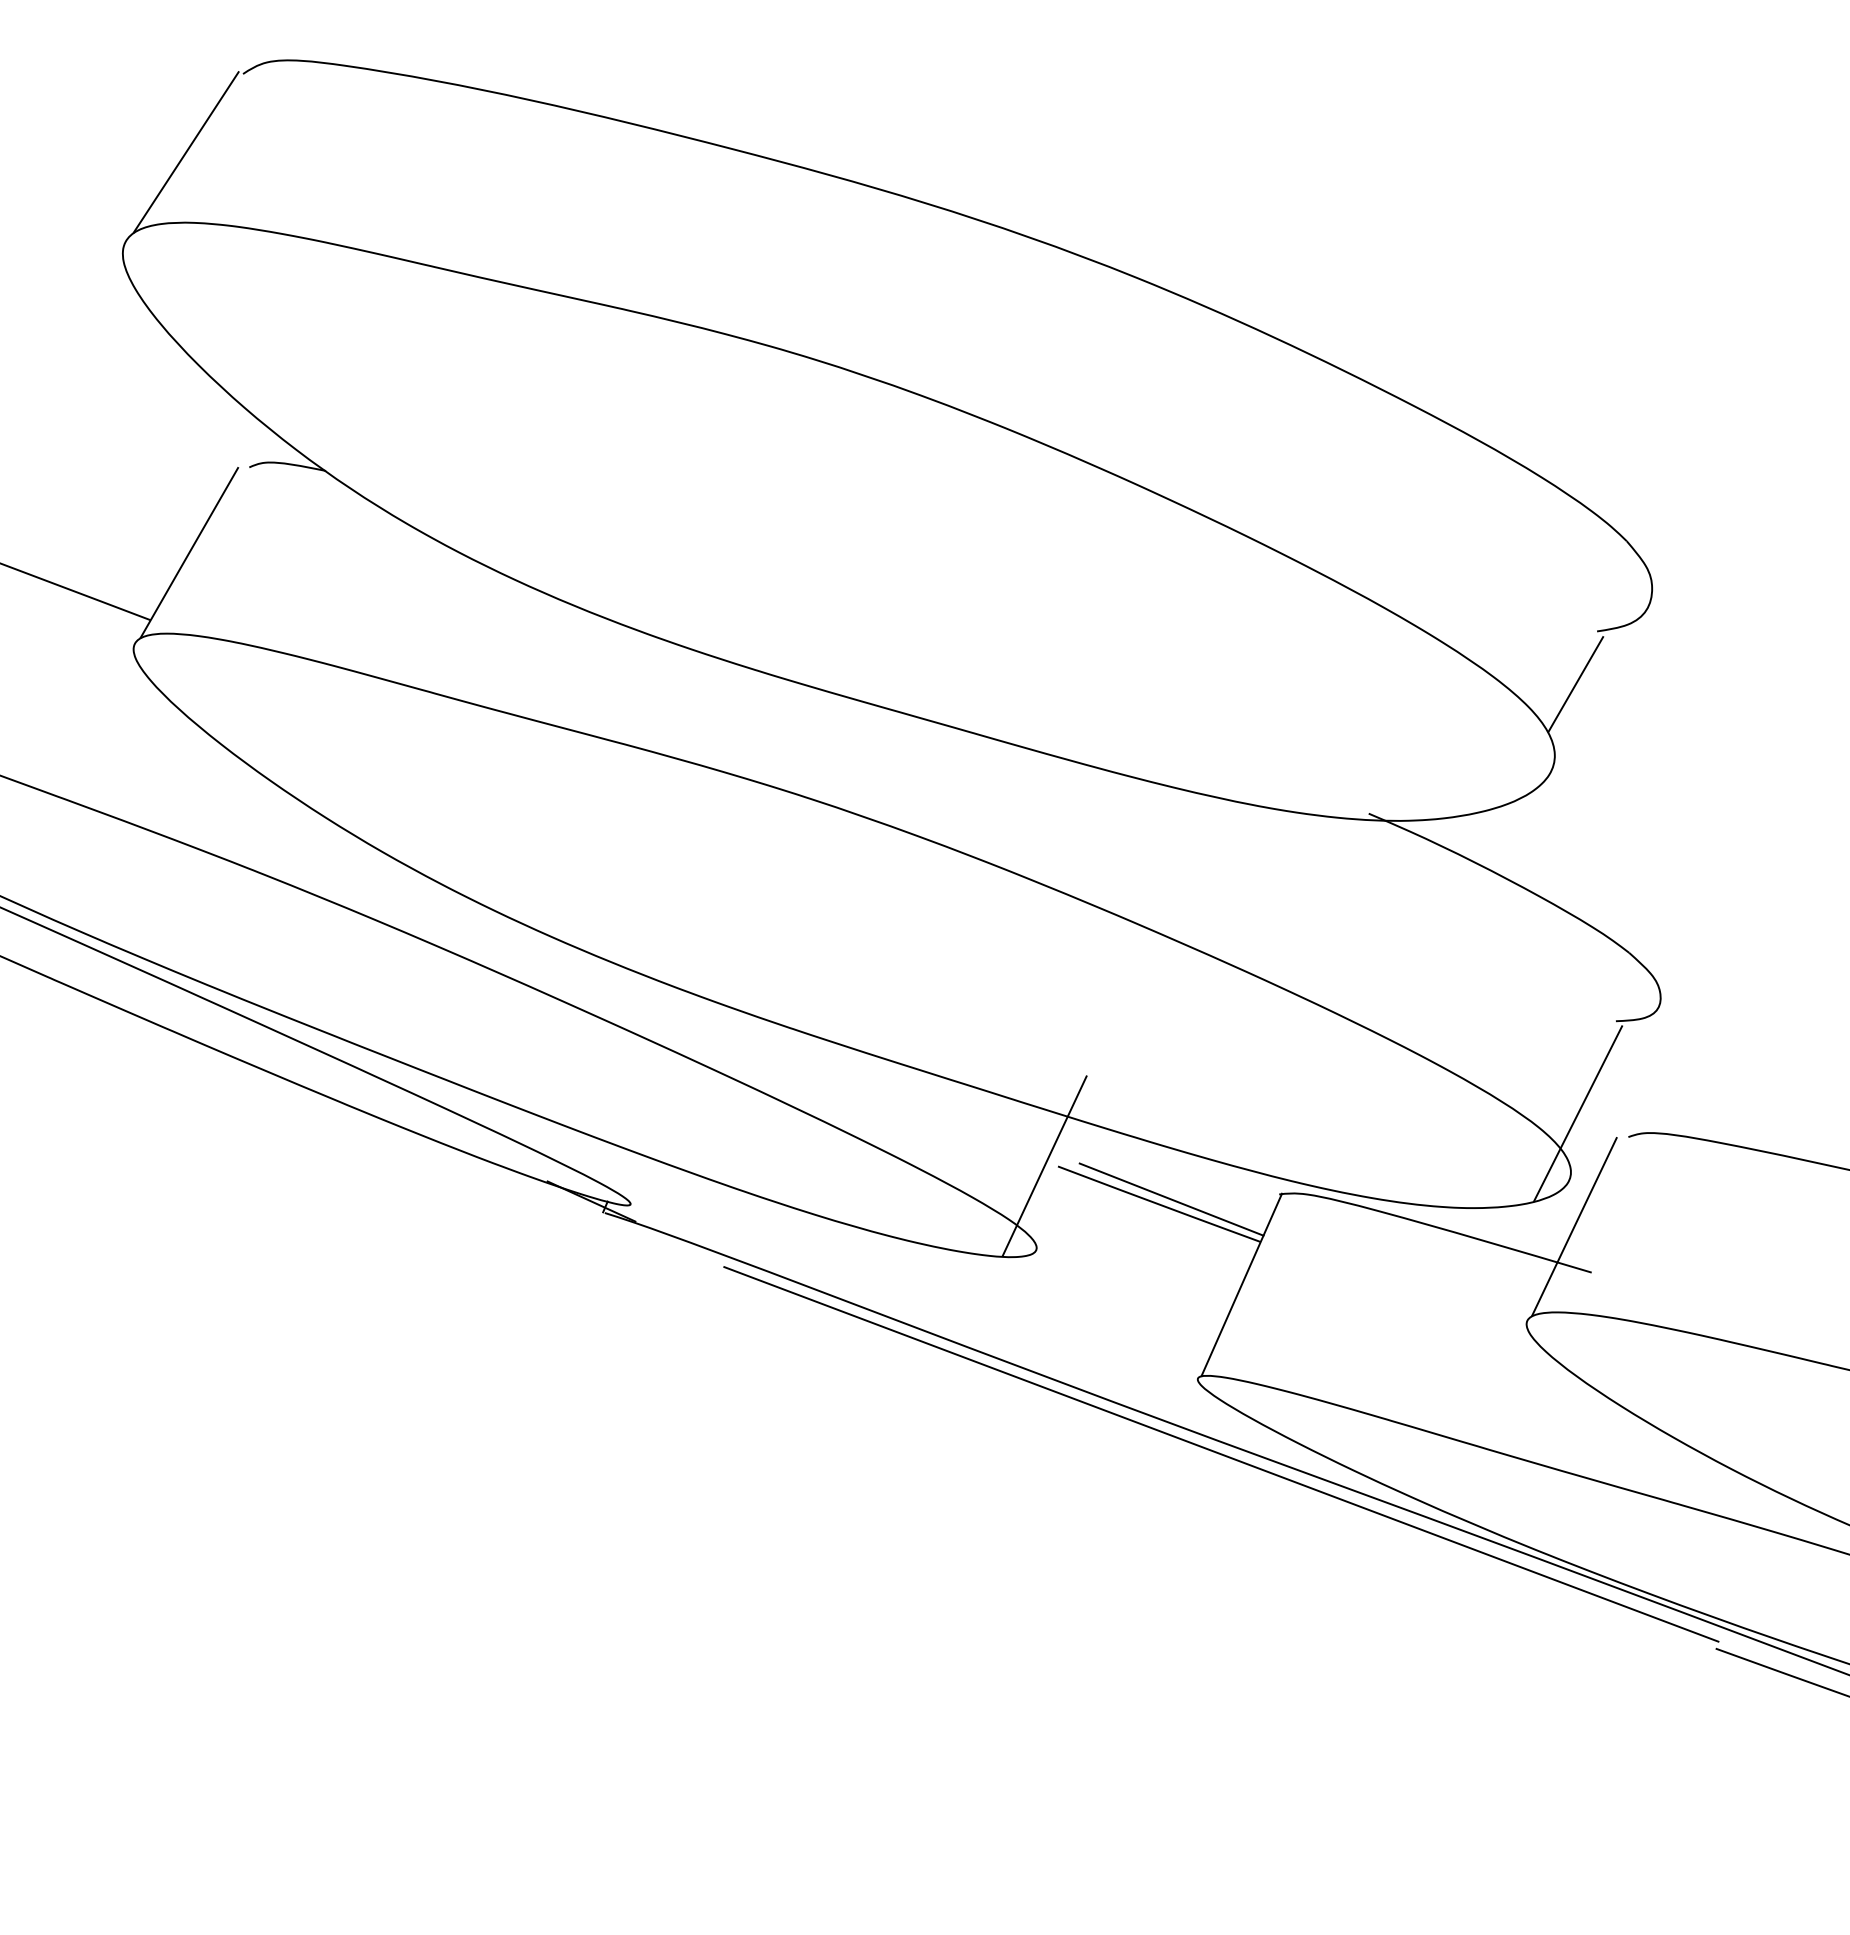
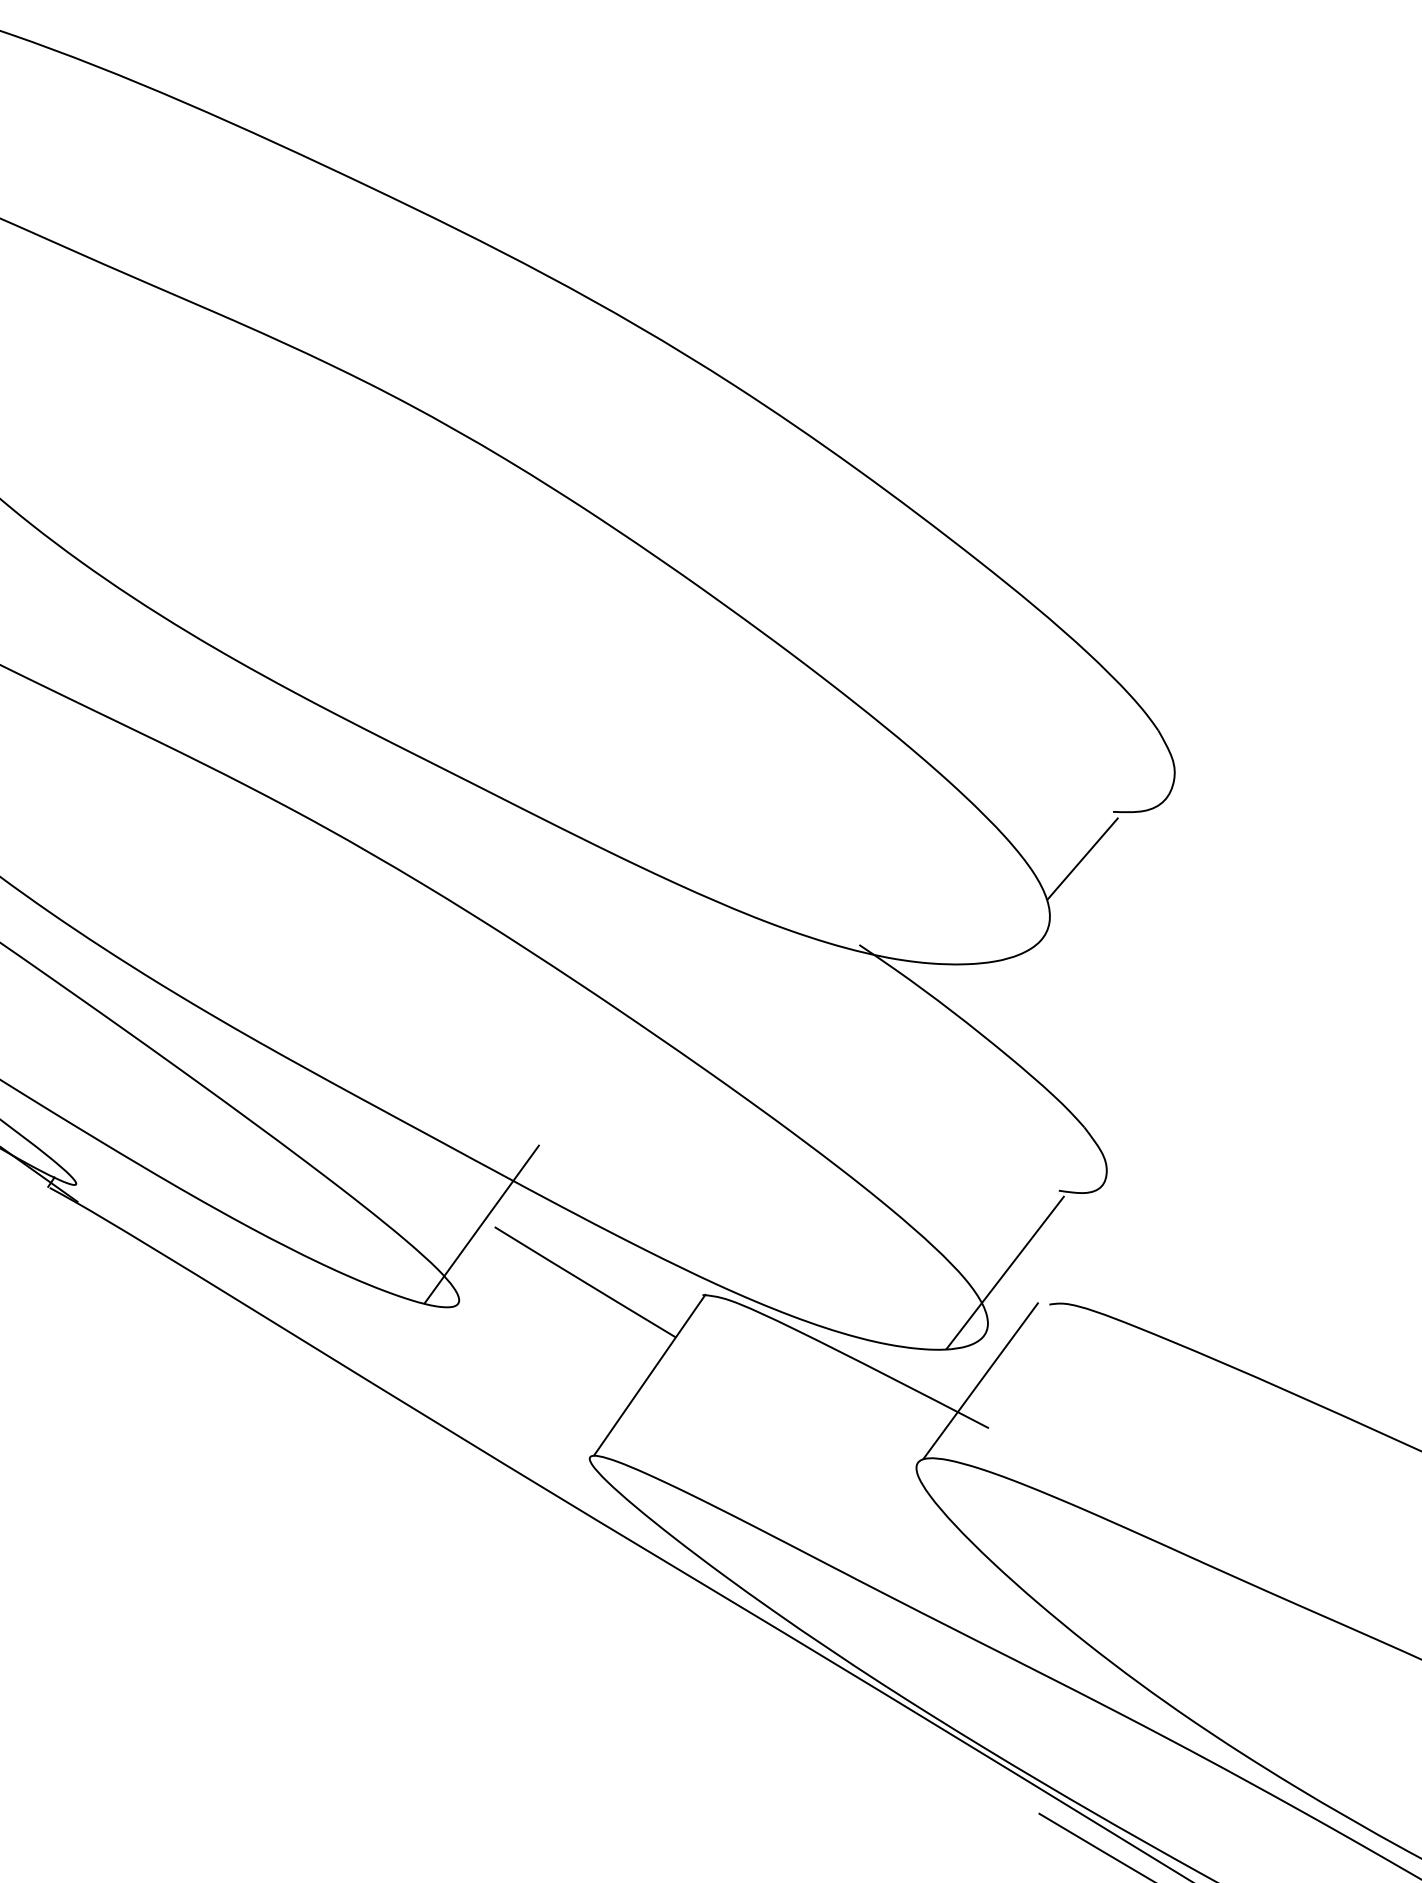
line: (1171, 1199) -> (597, 1279), removed
line: (1221, 1454) -> (598, 1534), removed

